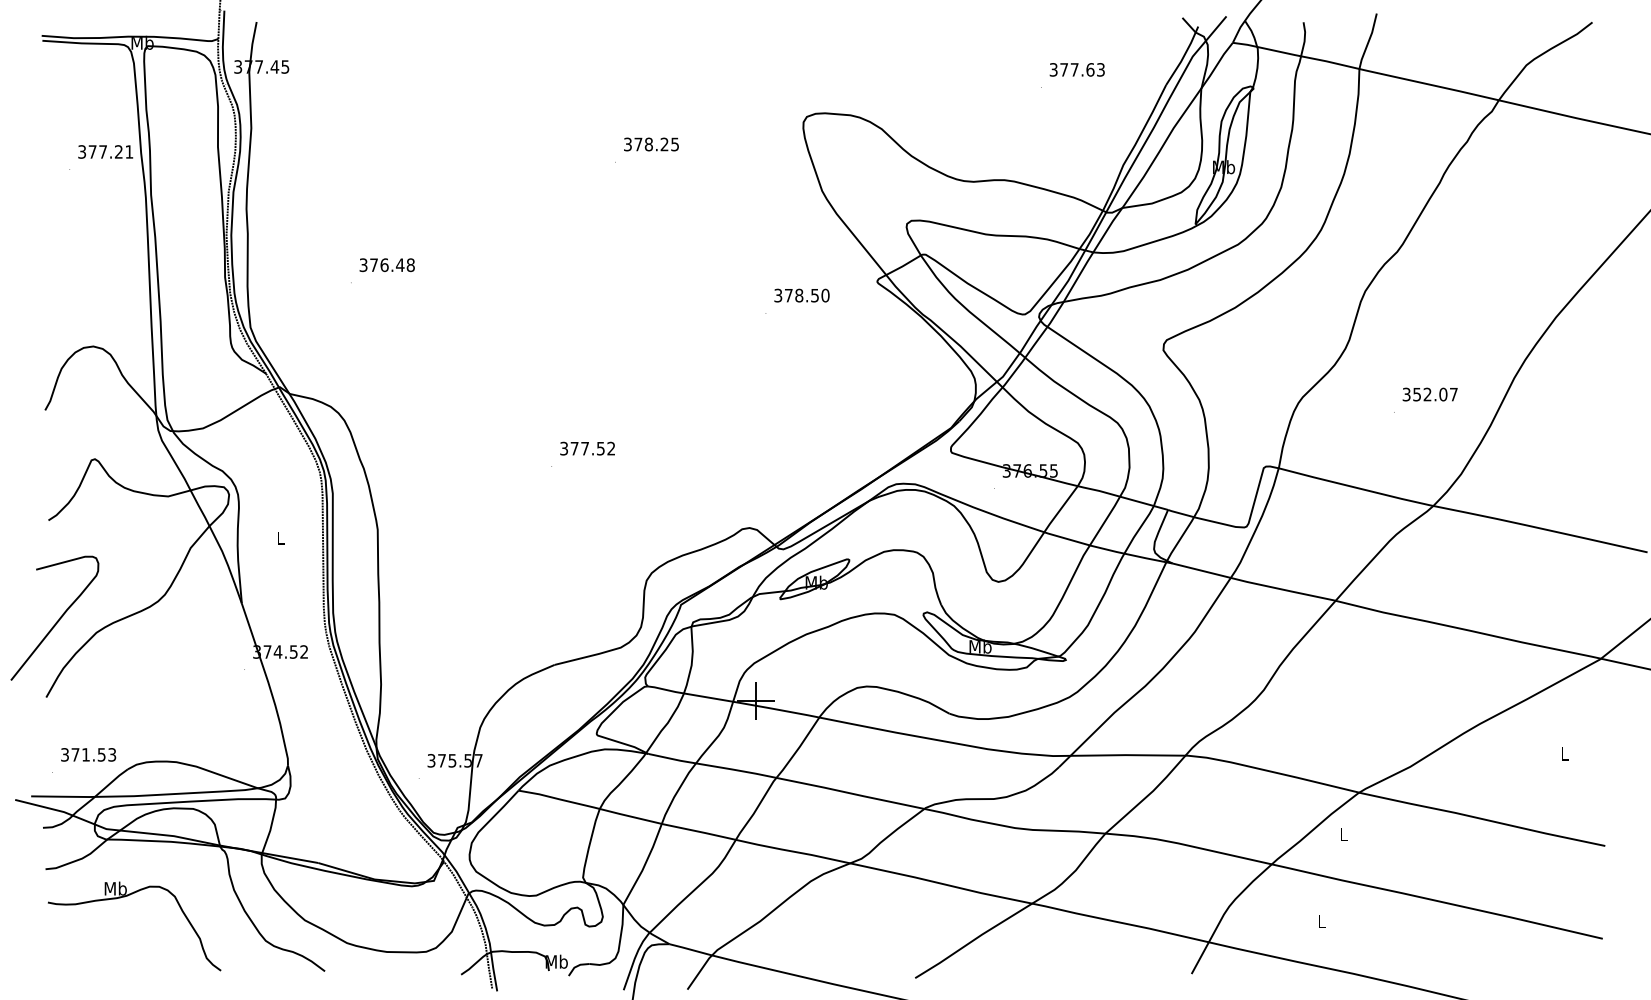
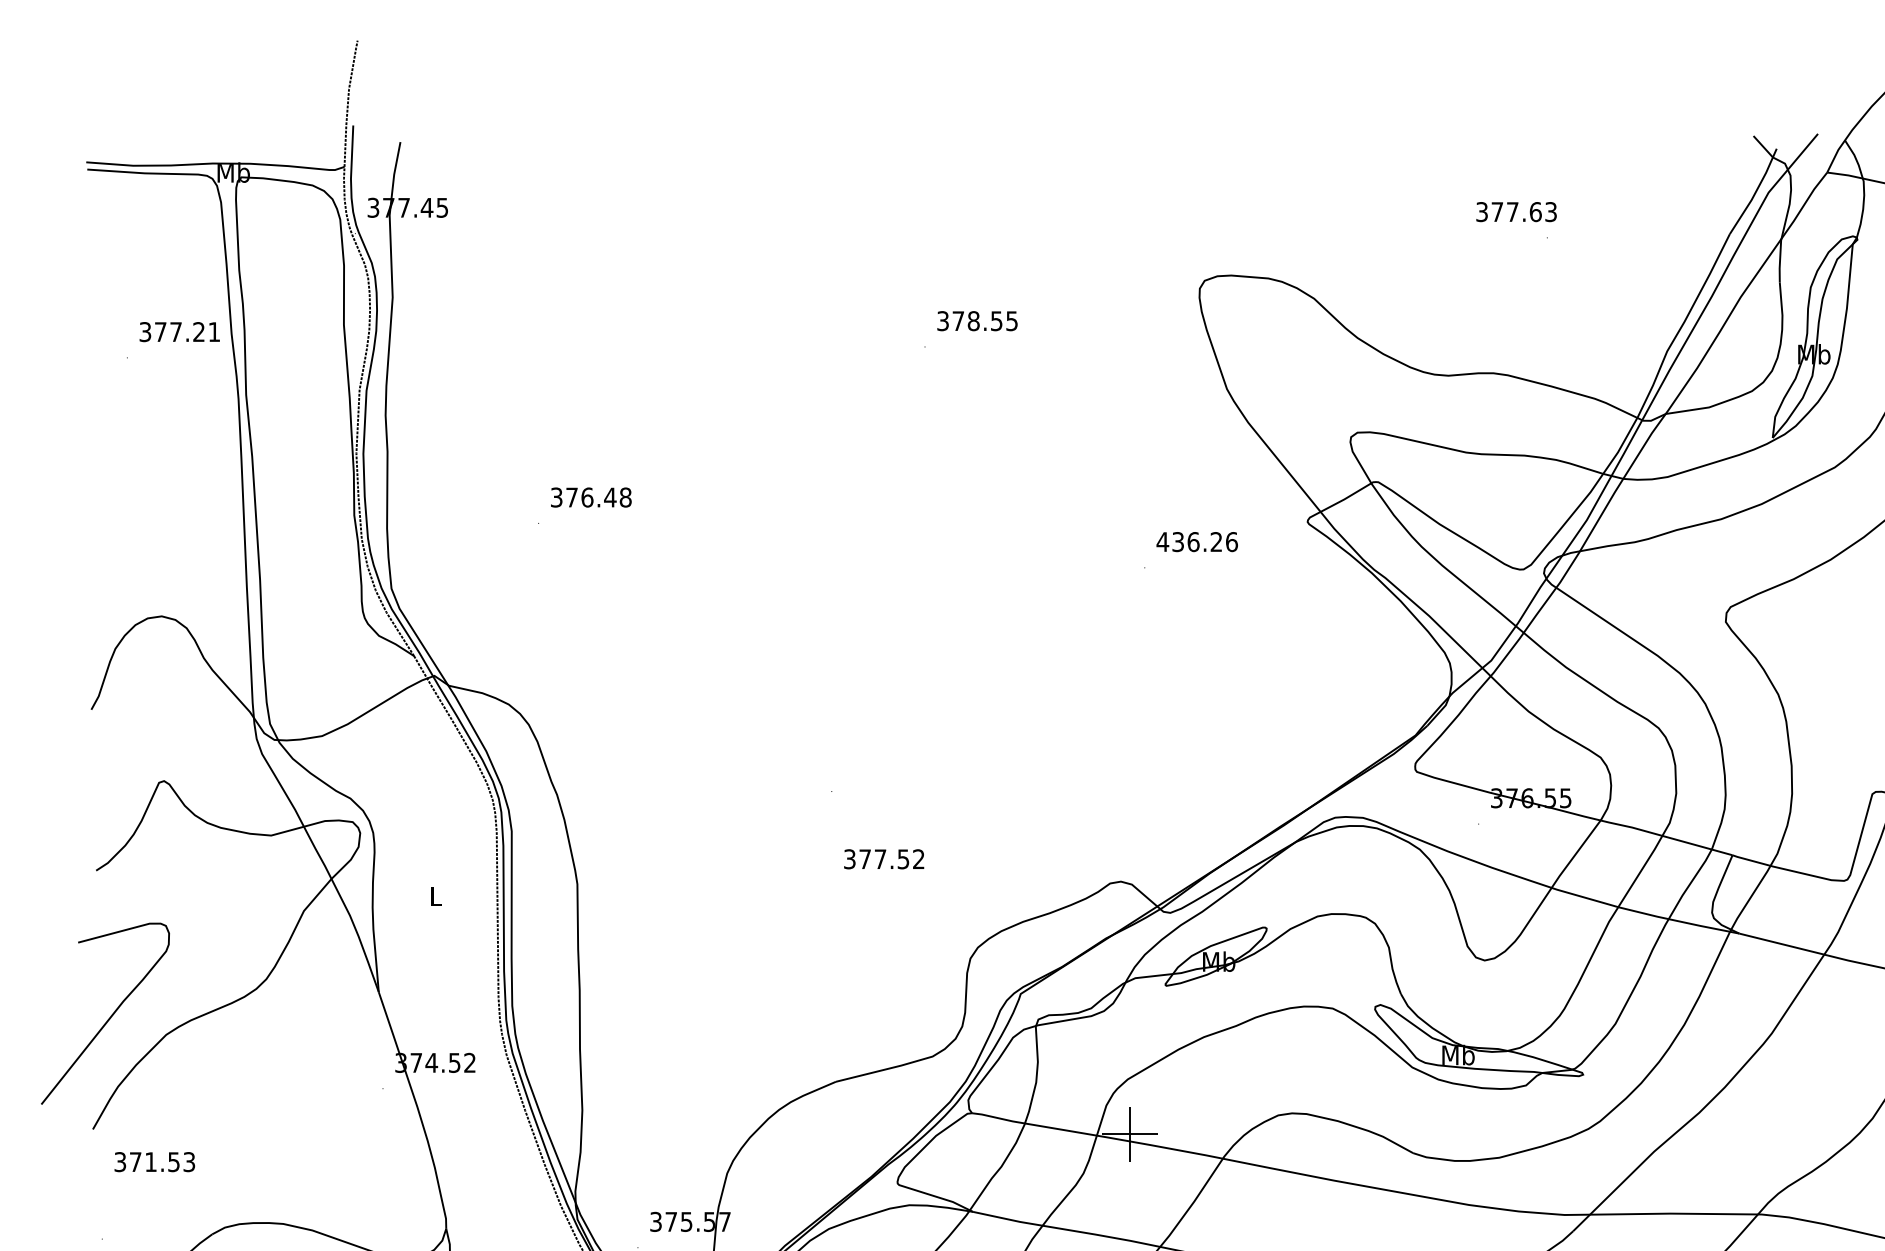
text: (1076, 69) -> (1515, 211), moved
text: (664, 144) -> (996, 321), 378.25 -> 378.55
text: (801, 295) -> (1196, 541), 378.50 -> 436.26
text: (587, 448) -> (883, 859), moved
text: (88, 754) -> (154, 1161), moved

